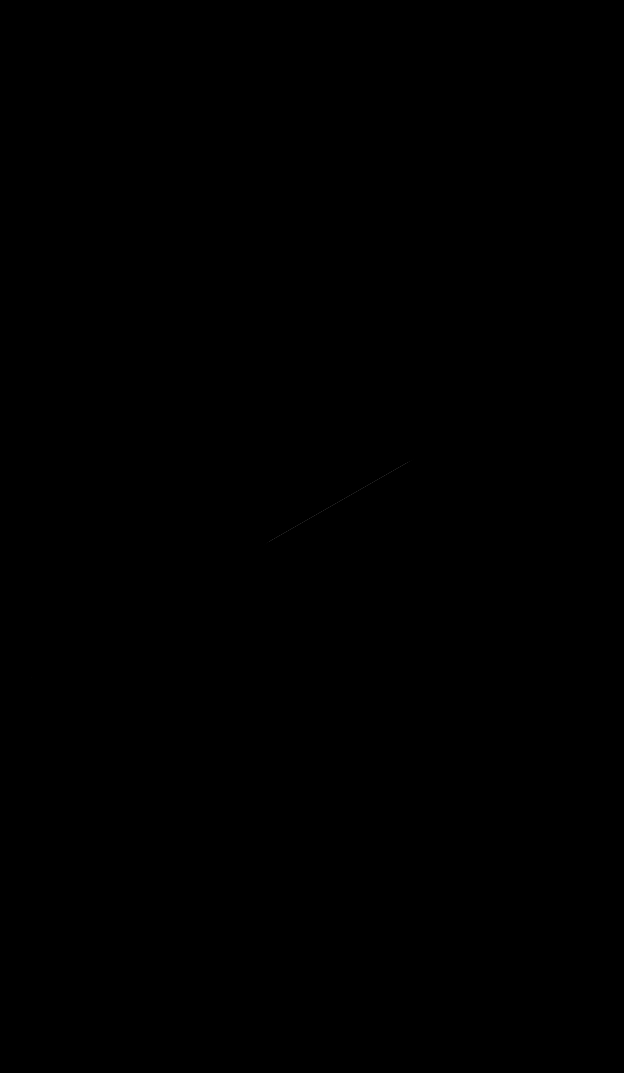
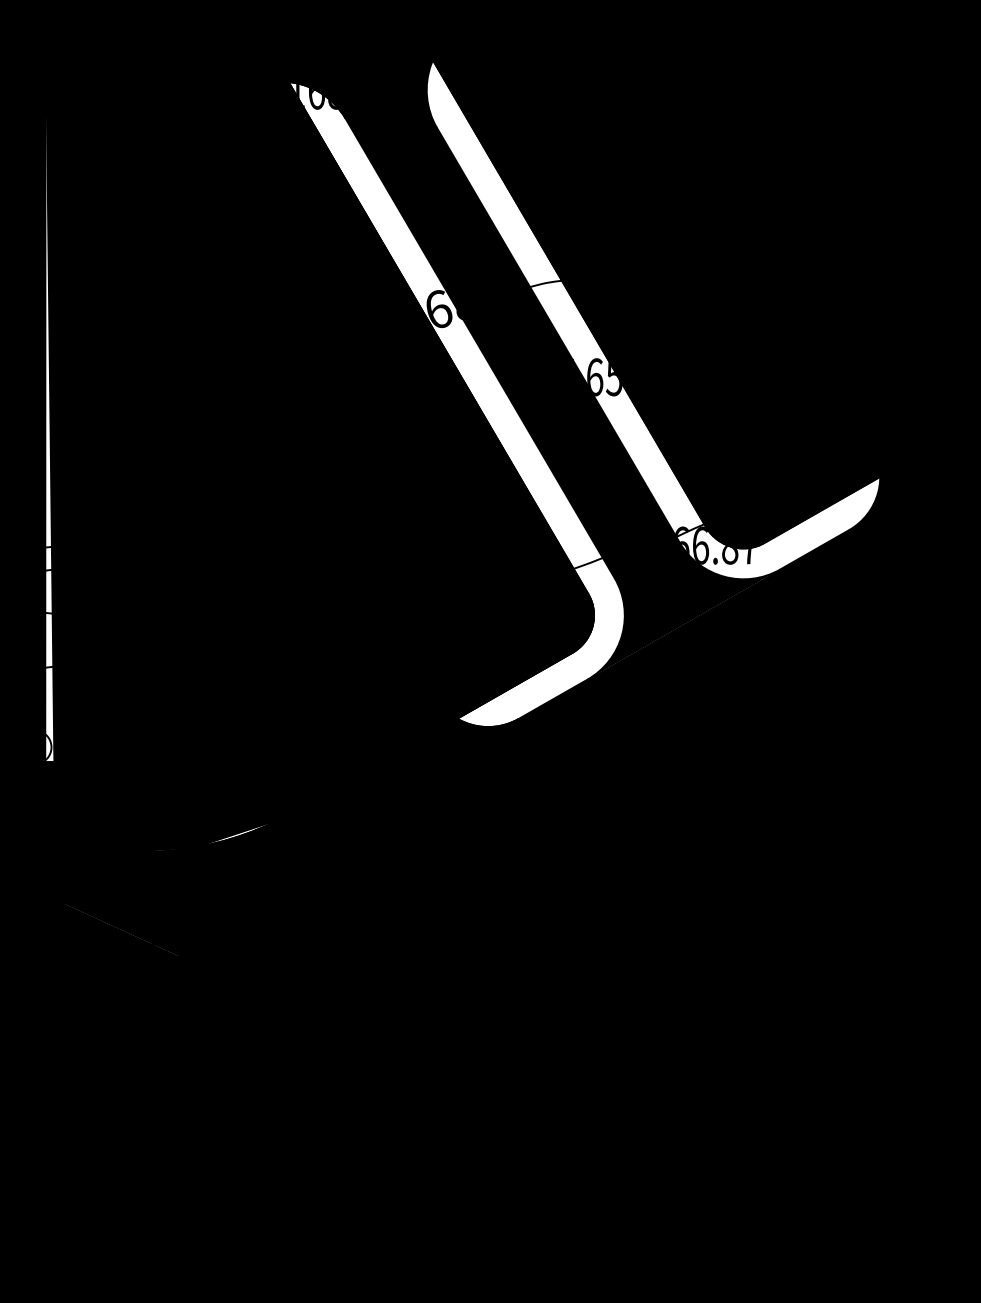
fill: (313, 248) -> (653, 319), removed
fill: (149, 319) -> (456, 404), removed

